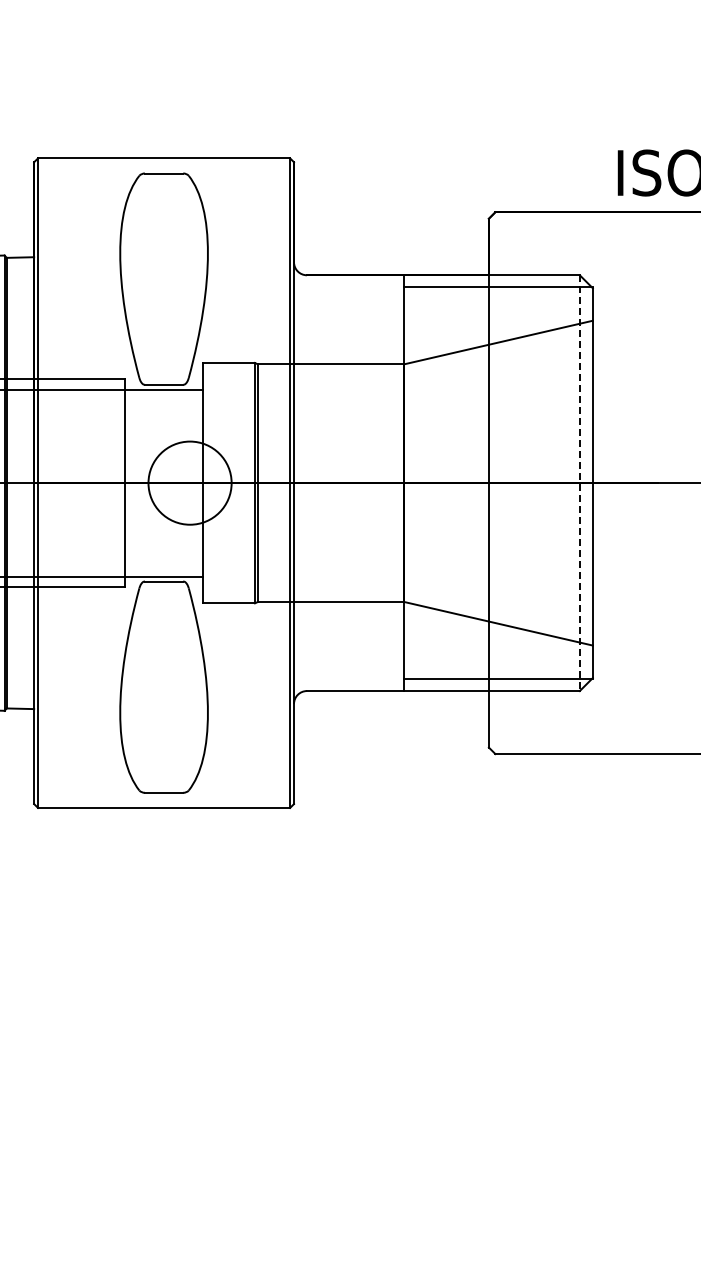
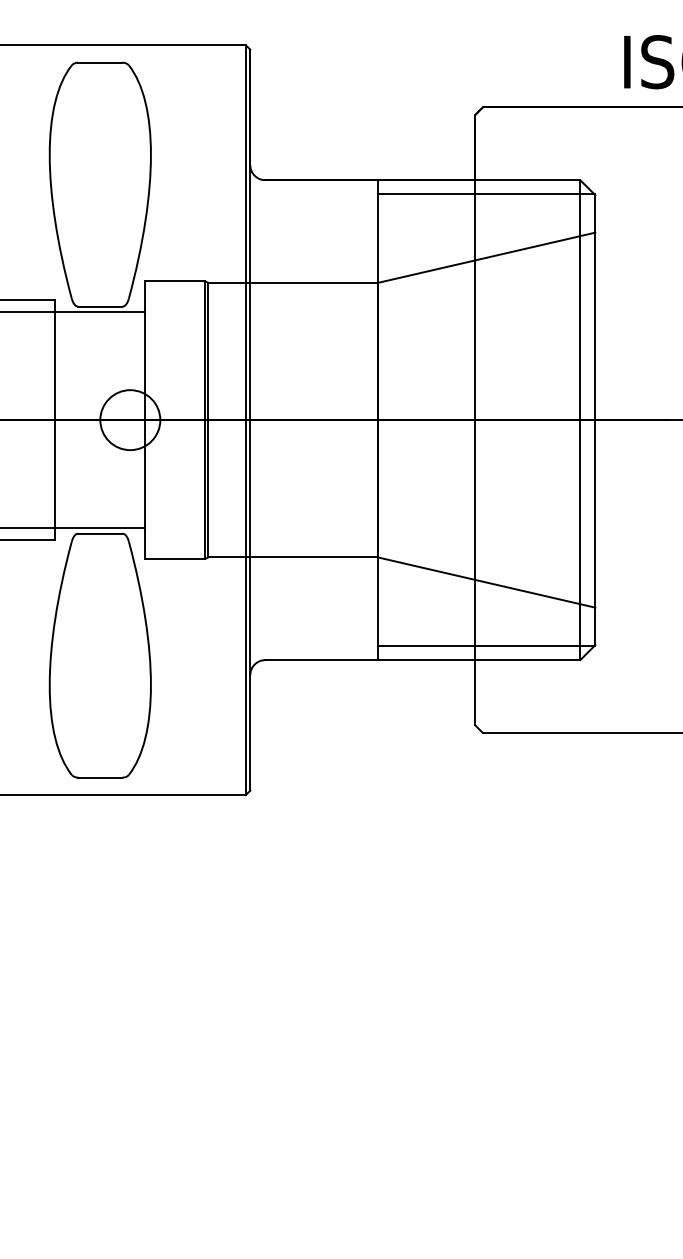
circle: (190, 483) -> (130, 420), size x0.62
line: (579, 483) -> (579, 420), dashed -> solid

